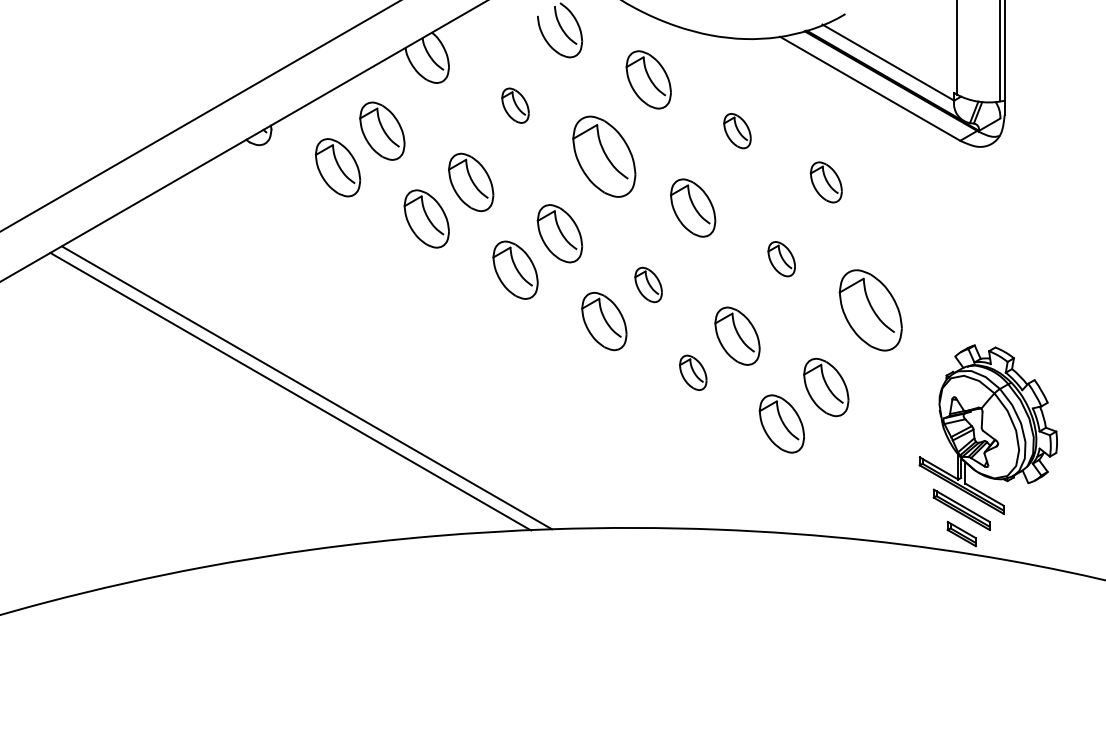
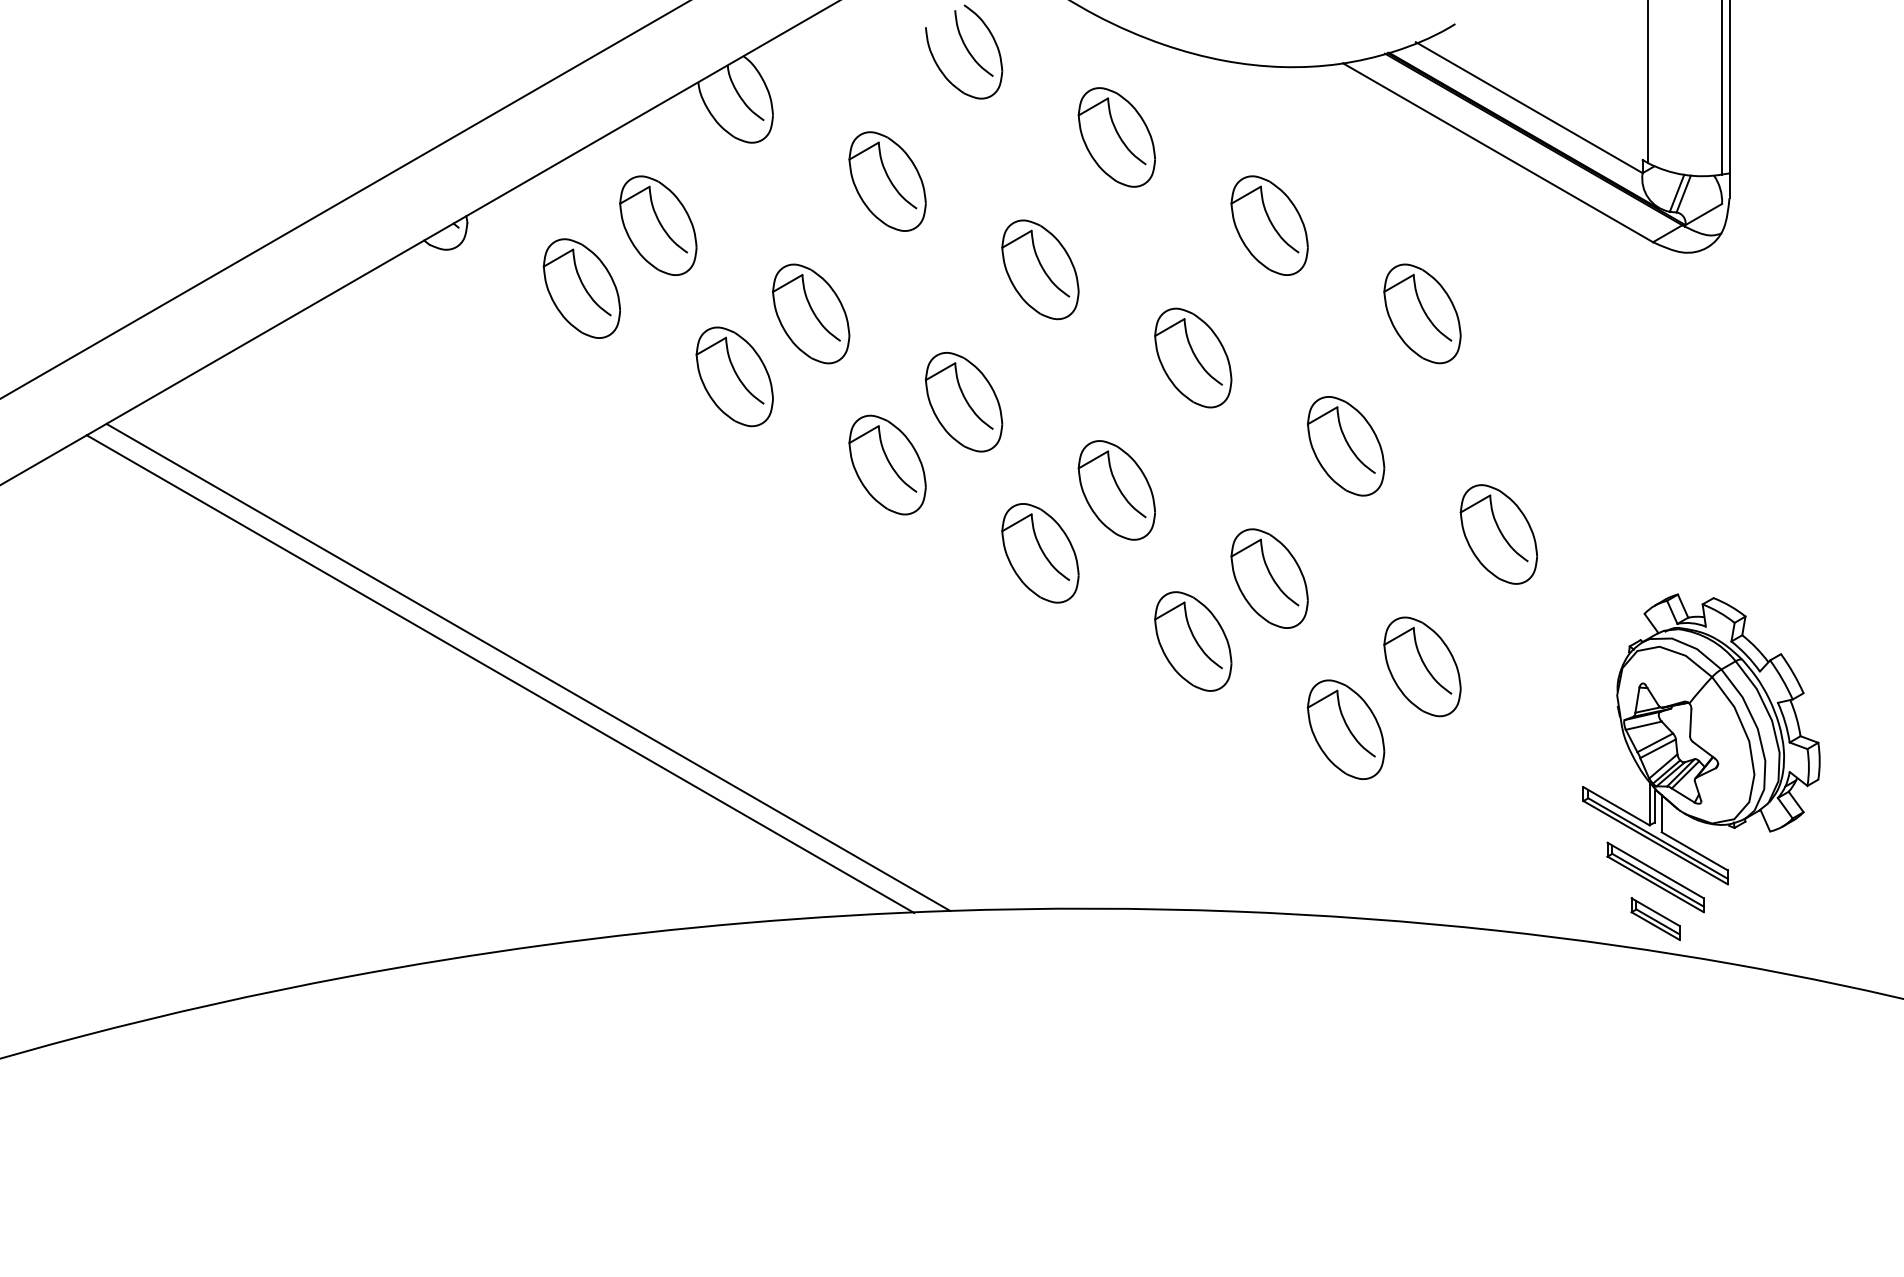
part: (515, 105) -> (887, 181), size x1.67
part: (737, 130) -> (1269, 224), size x1.67
part: (604, 156) -> (1040, 269), size x0.71
part: (826, 182) -> (1422, 314), size x1.43
part: (781, 258) -> (1345, 444), size x1.67
part: (648, 284) -> (1116, 489), size x1.67
part: (870, 310) -> (1498, 534), size x0.71
part: (693, 372) -> (1193, 641), size x1.67

